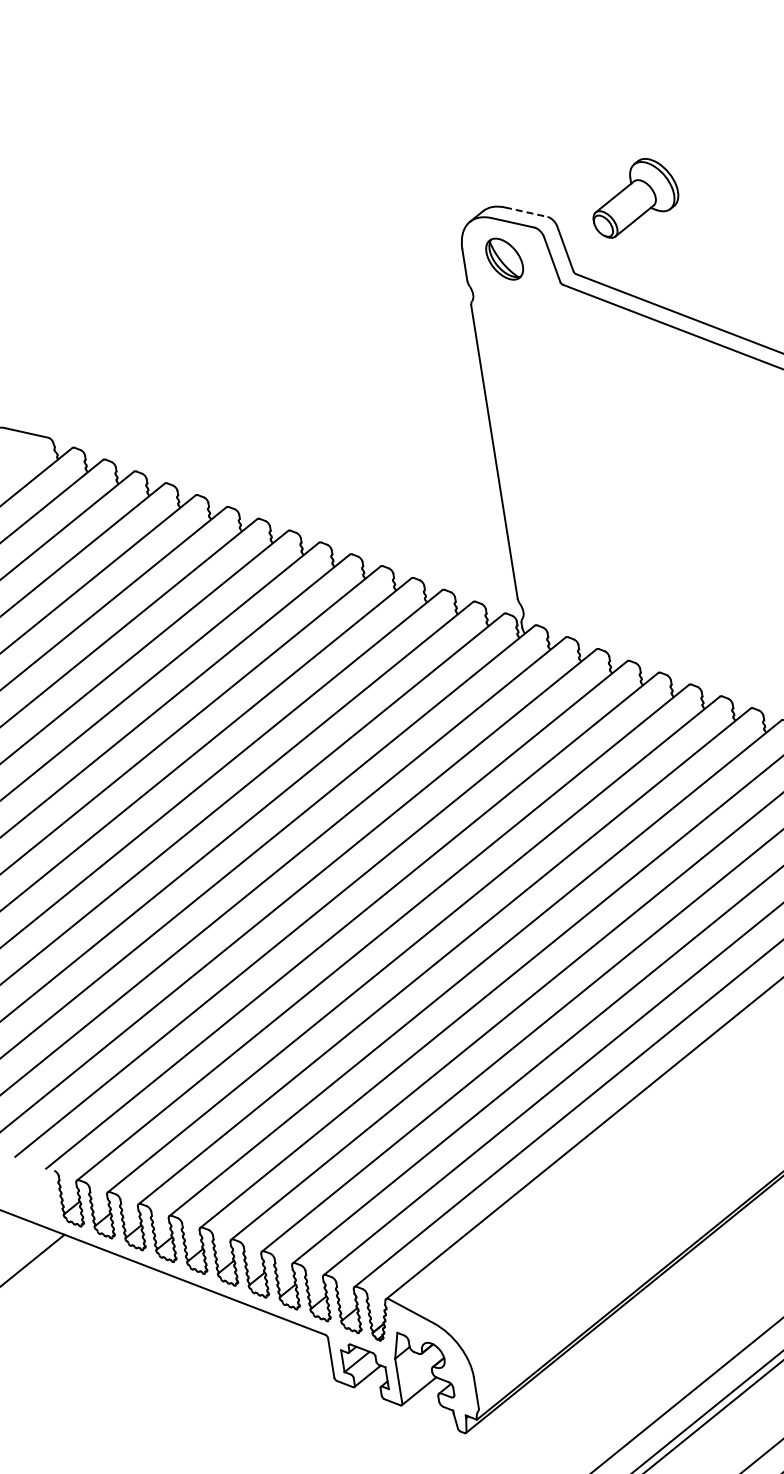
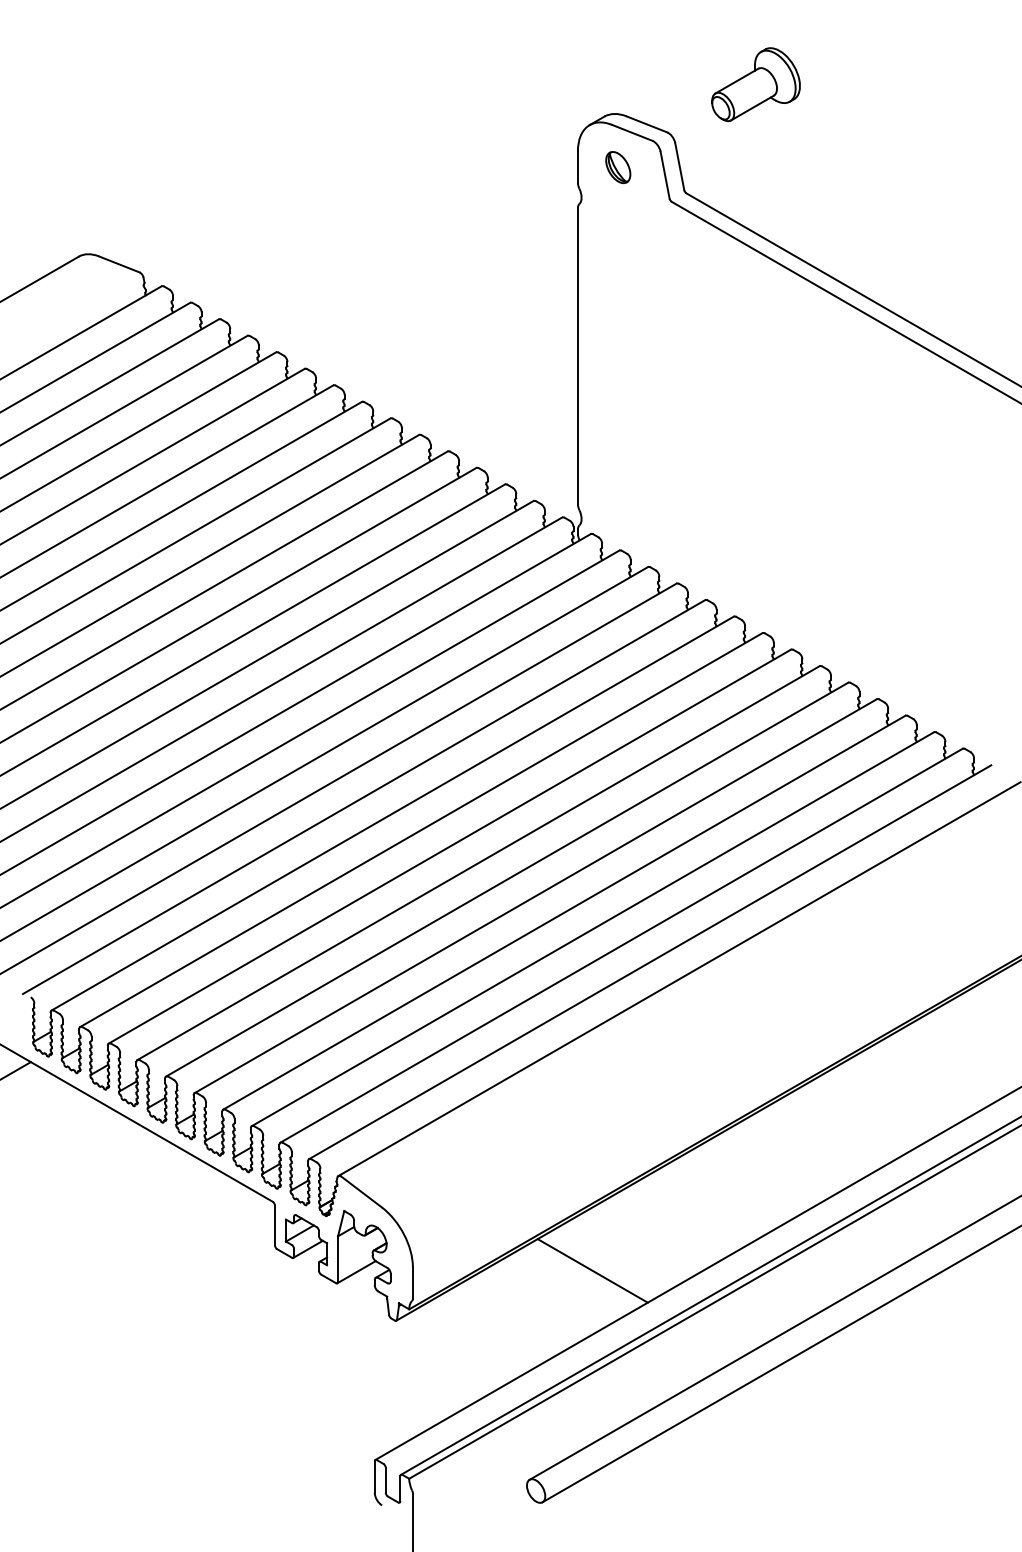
part: (633, 197) -> (755, 84), moved
line: (525, 212) -> (646, 124), dashed -> solid
part: (504, 259) -> (618, 167), size x0.71
line: (651, 1352) -> (592, 1270), added

